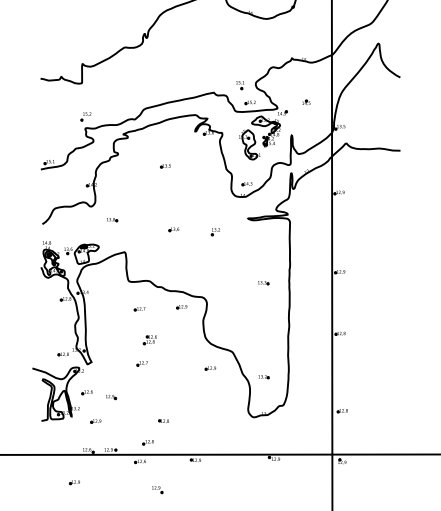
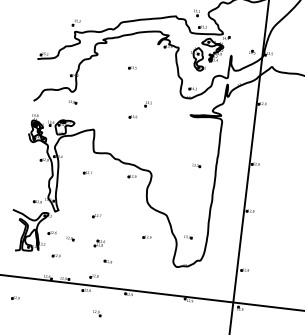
part: (306, 102) -> (252, 52), moved
part: (112, 220) -> (72, 102), moved
part: (214, 232) -> (147, 104), moved
part: (139, 309) -> (87, 173), moved
part: (149, 340) -> (99, 243), moved
part: (210, 368) -> (147, 237), moved
part: (74, 482) -> (15, 298), moved

